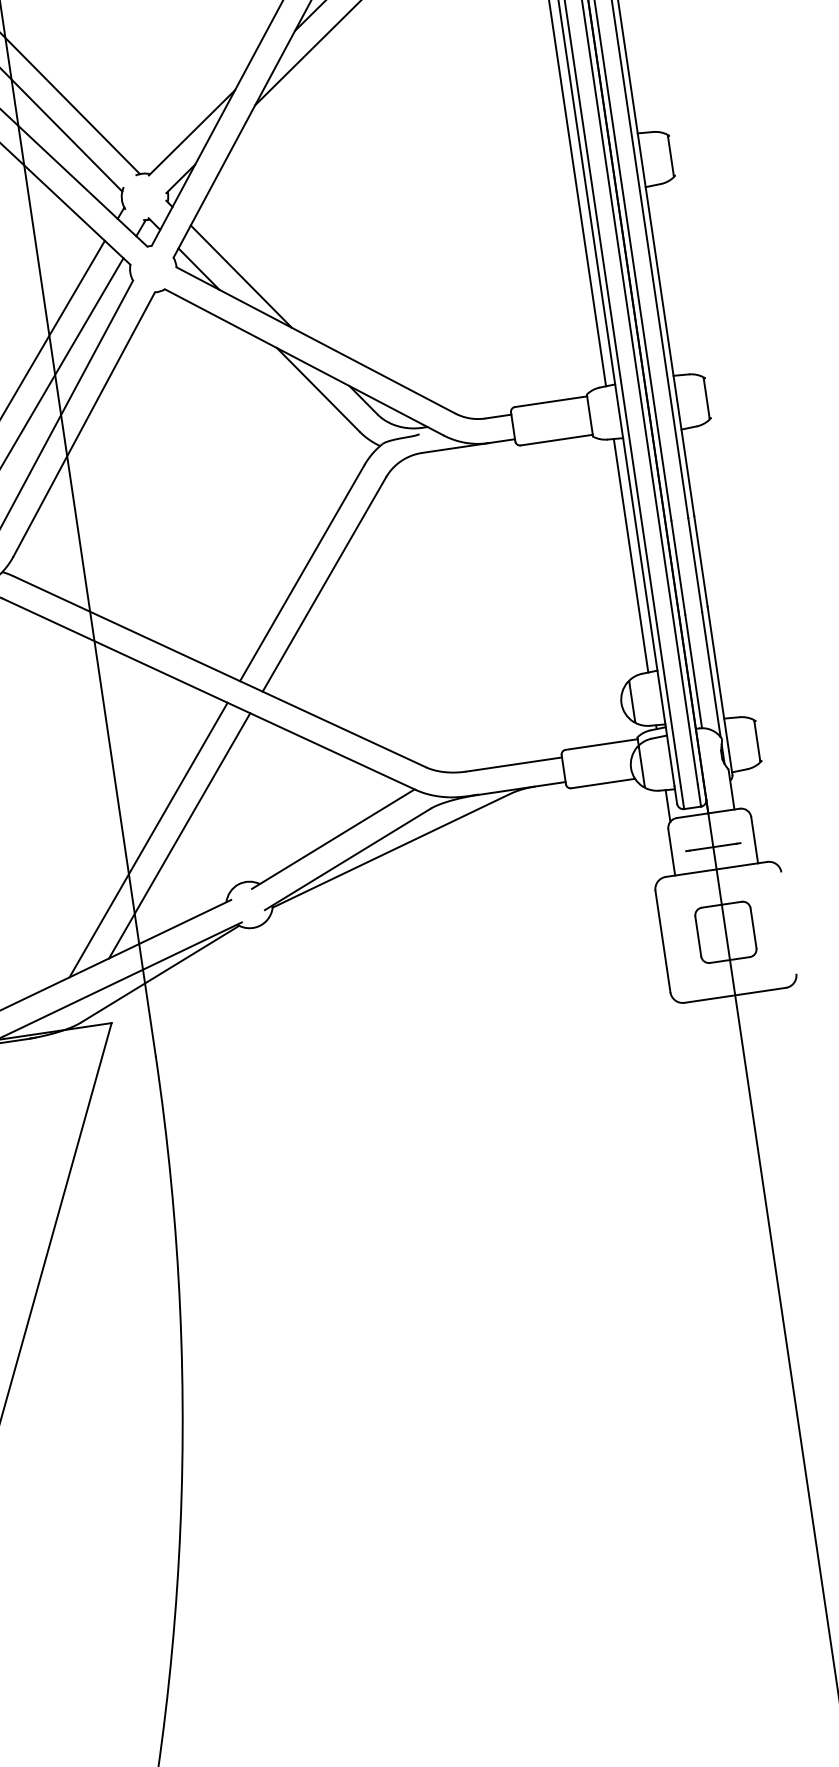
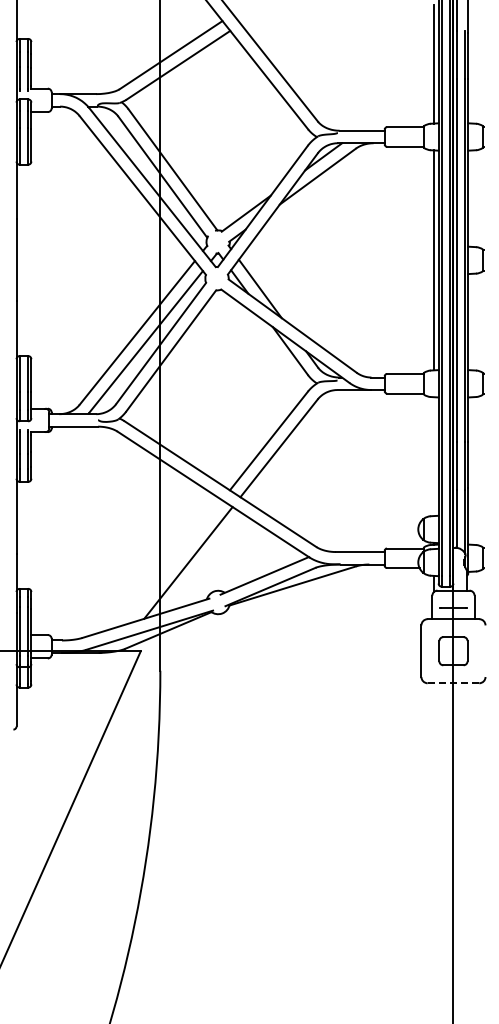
line: (630, 555) -> (433, 456), removed
line: (148, 839) -> (172, 562), removed
line: (735, 995) -> (453, 683), solid -> dashed

